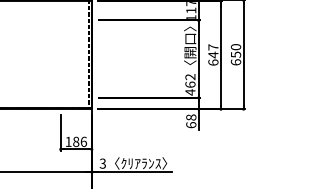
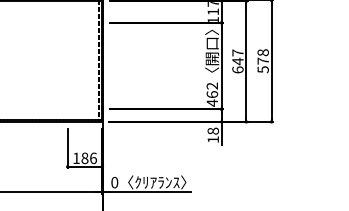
text: (235, 54) -> (262, 60), 650 -> 578
text: (191, 125) -> (213, 140), 68 -> 18
text: (102, 163) -> (114, 182), 3 -> 0

